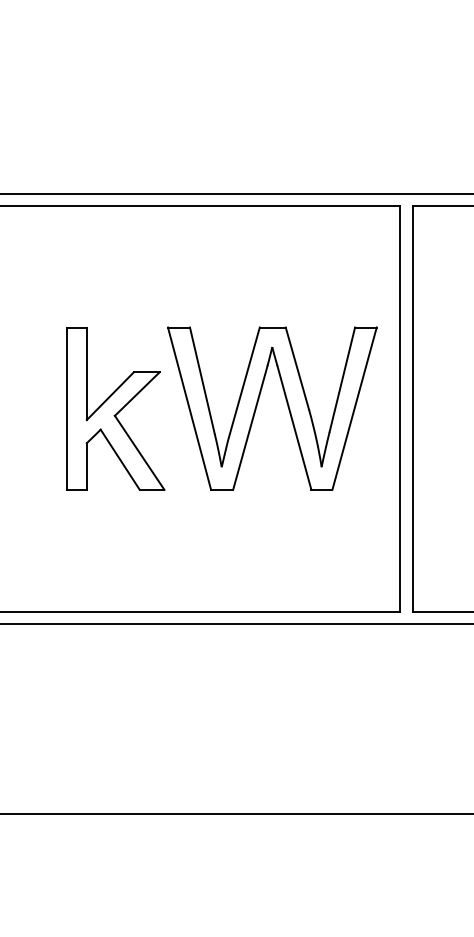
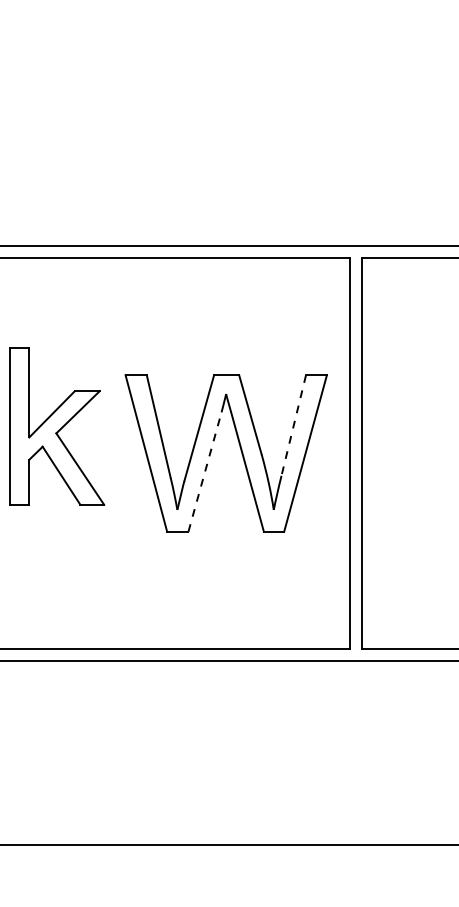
line: (342, 379) -> (293, 425), solid -> dashed
part: (116, 408) -> (57, 426), moved
line: (250, 428) -> (205, 472), solid -> dashed

